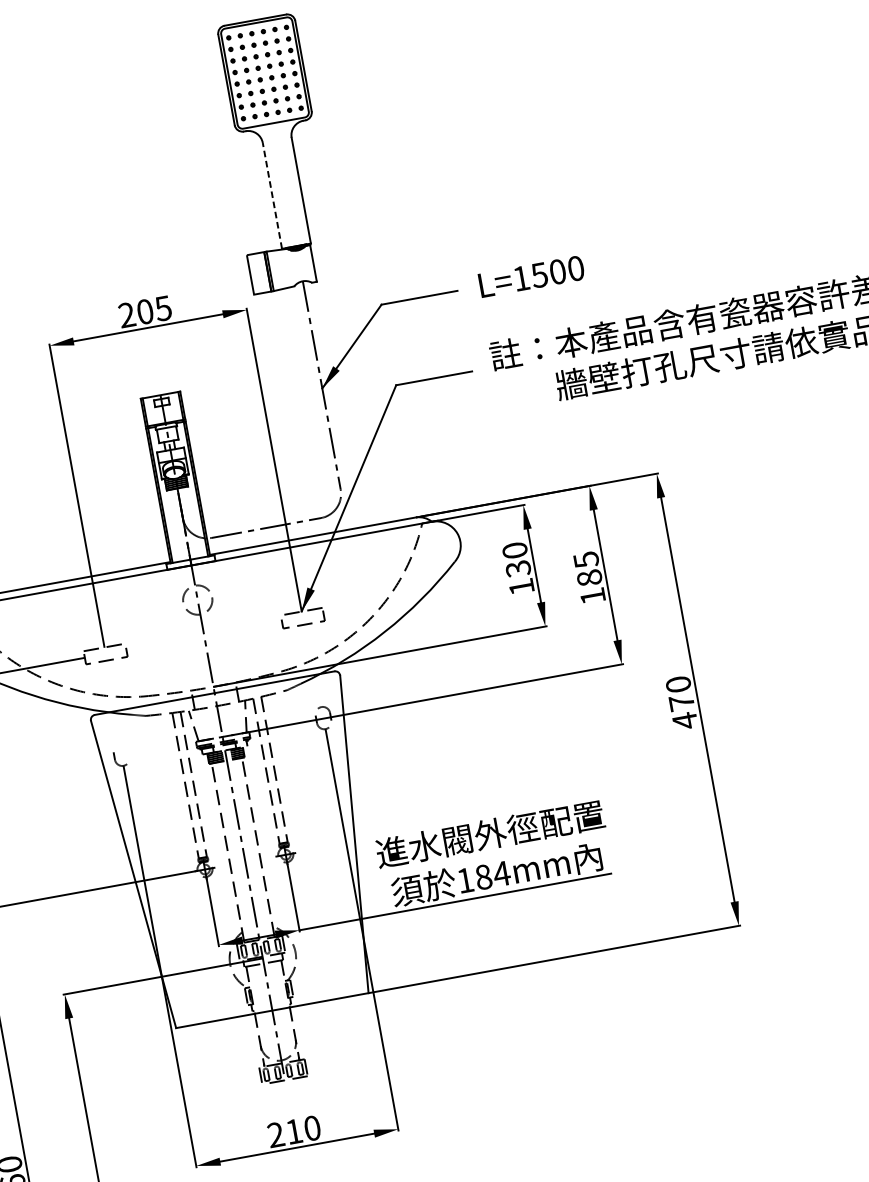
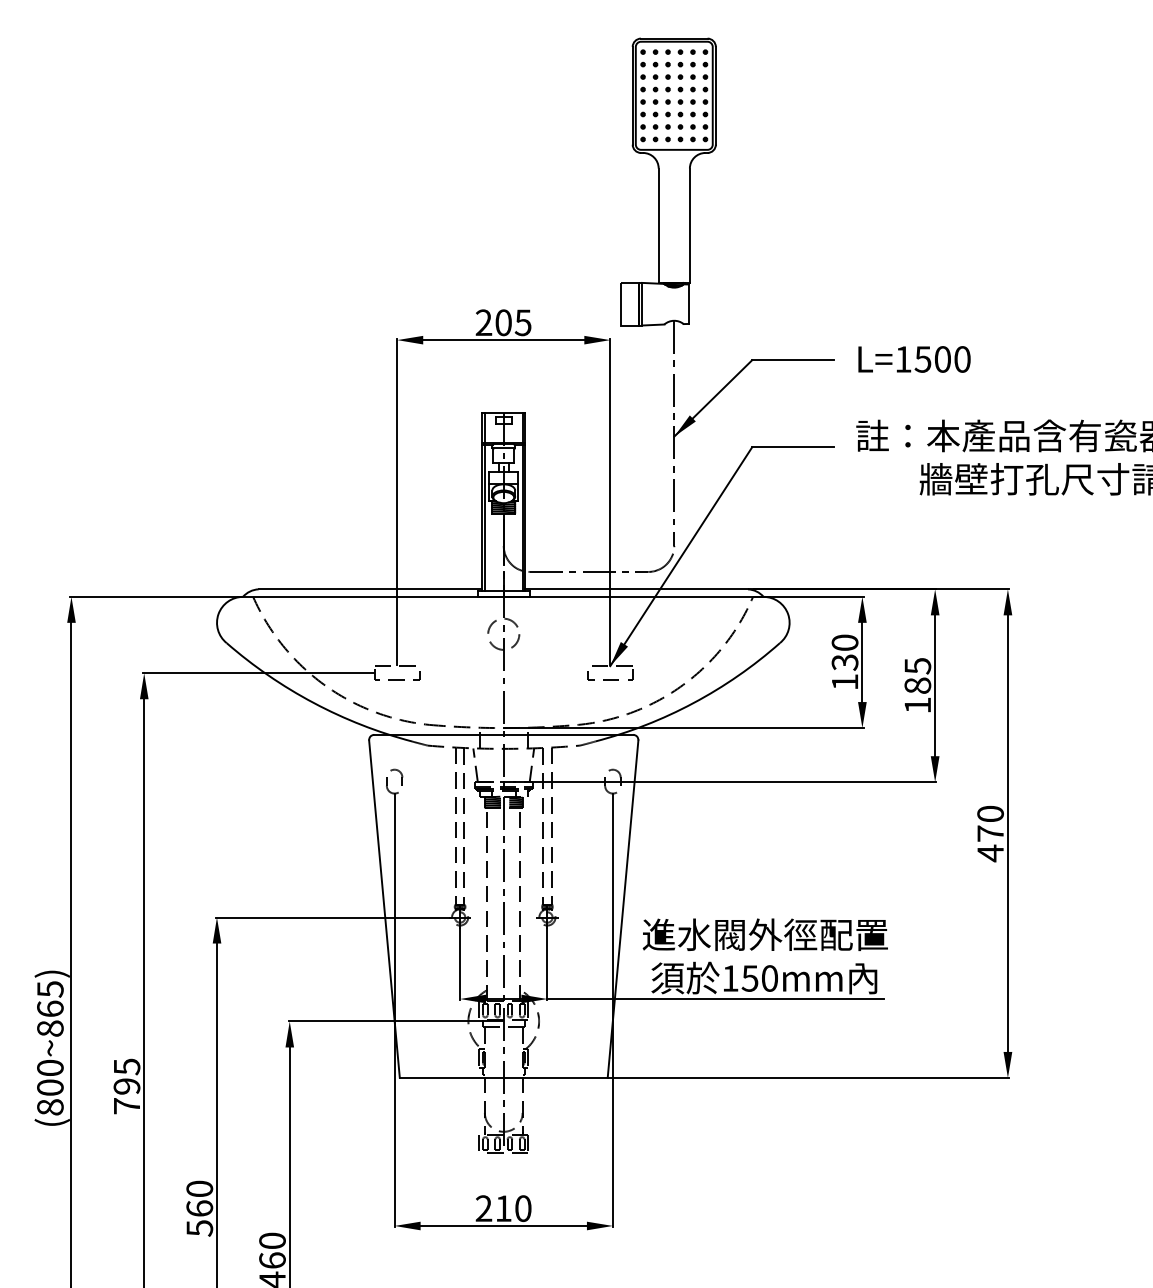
line: (272, 195) -> (658, 225), dashed -> solid
part: (122, 749) -> (396, 776), added
text: (492, 875) -> (759, 978), 184mm -> 150mm

